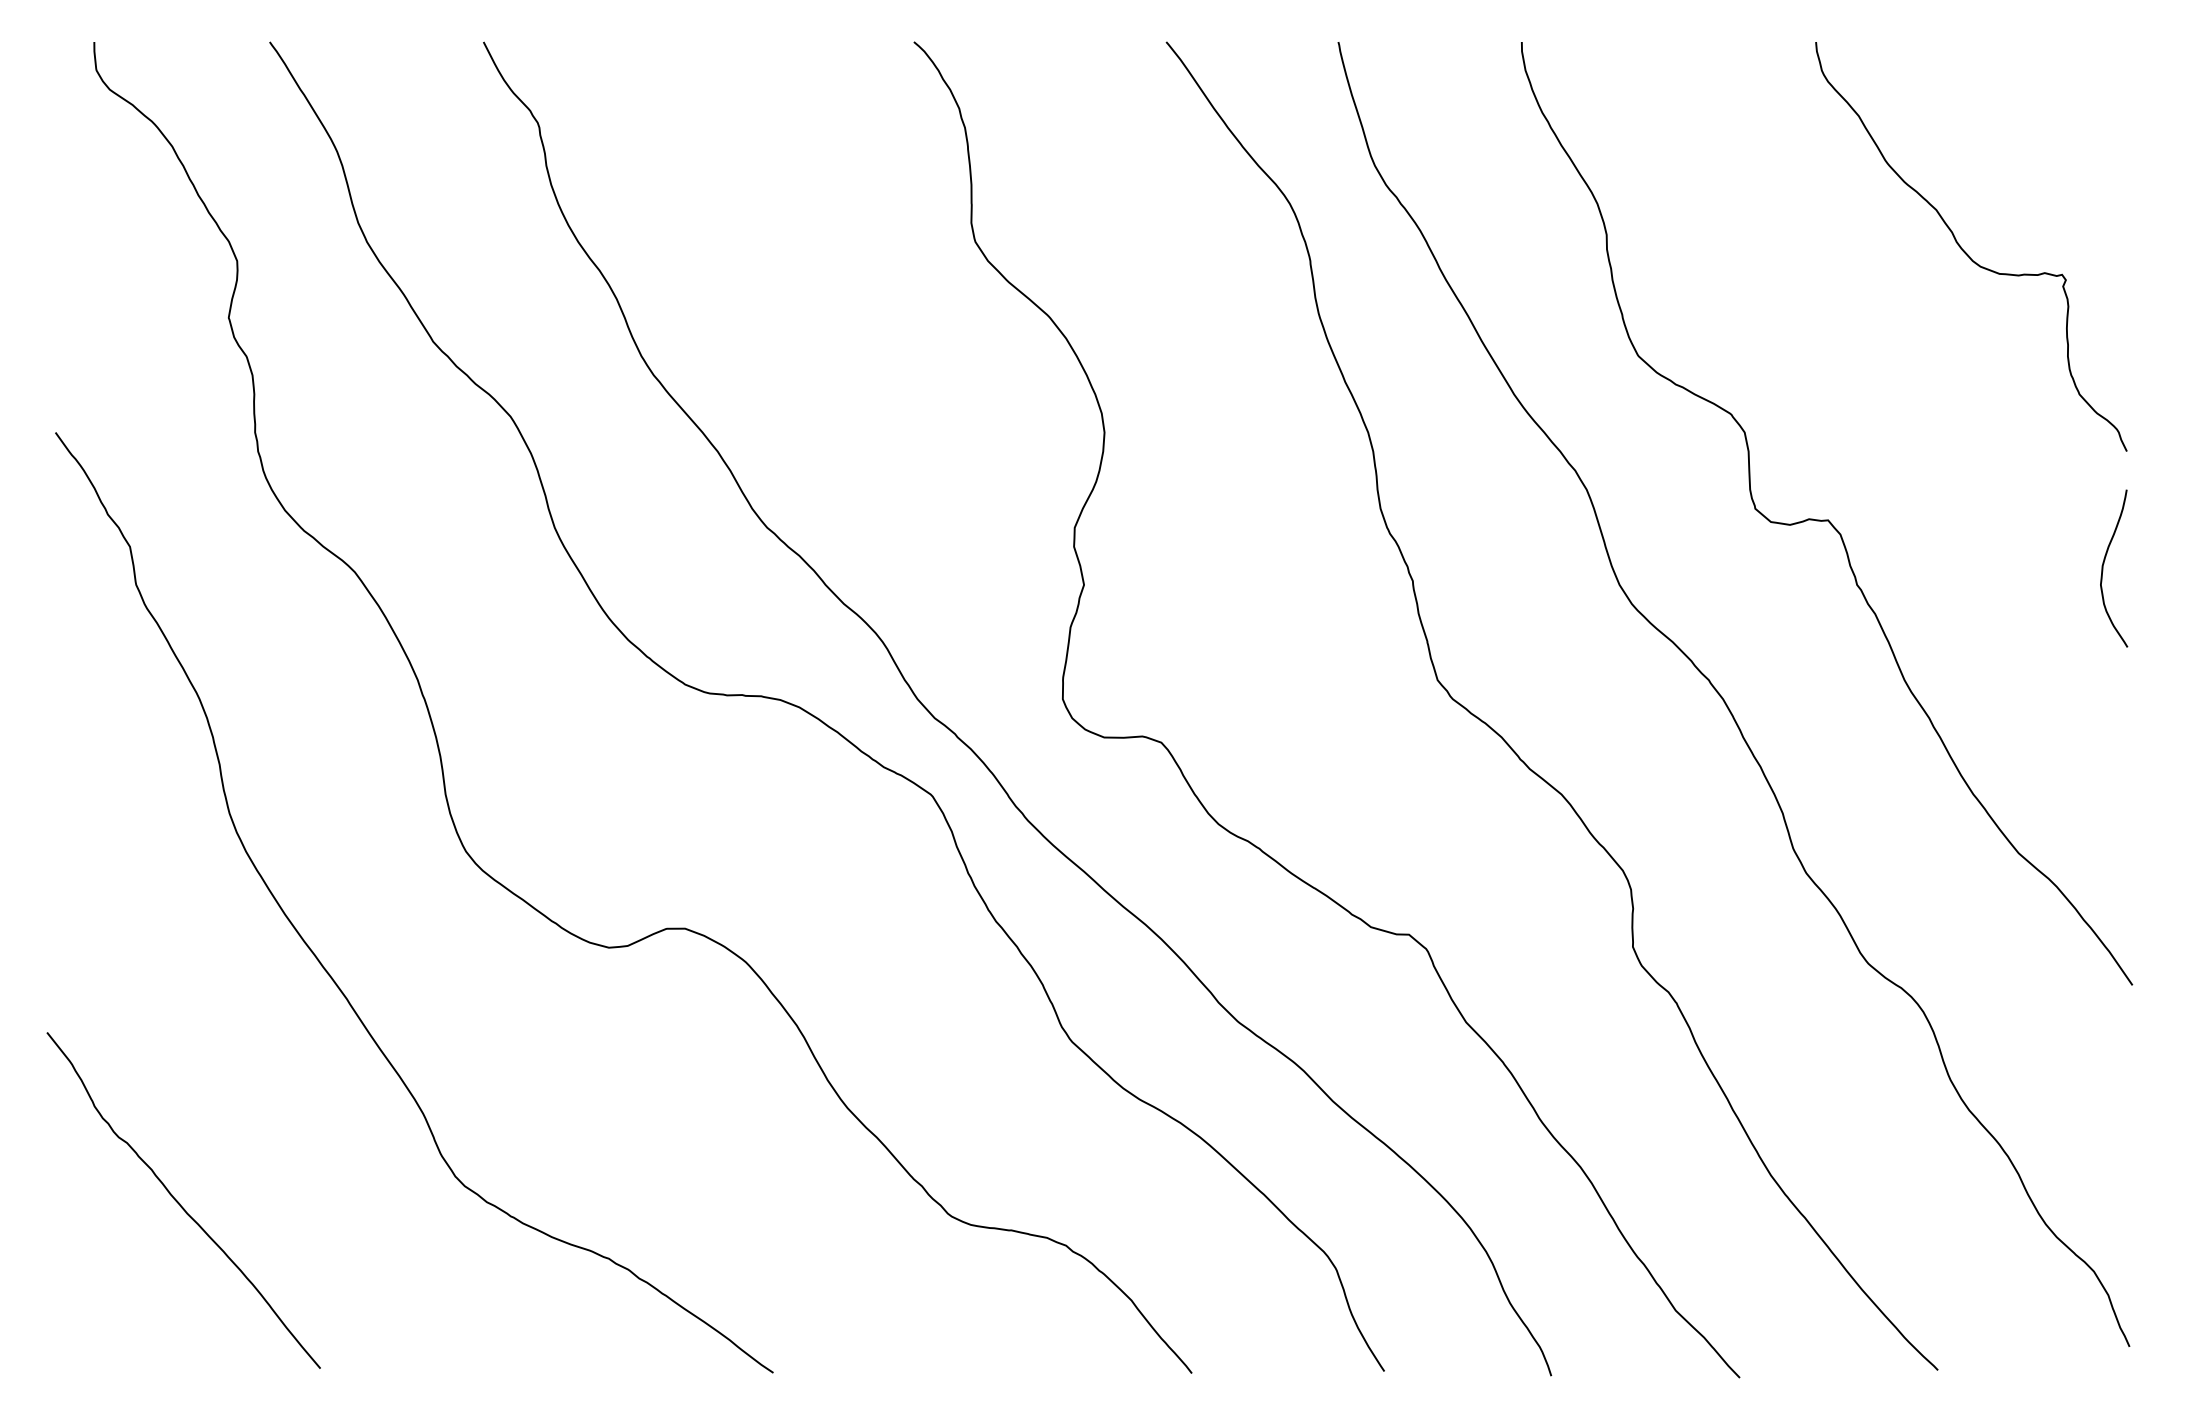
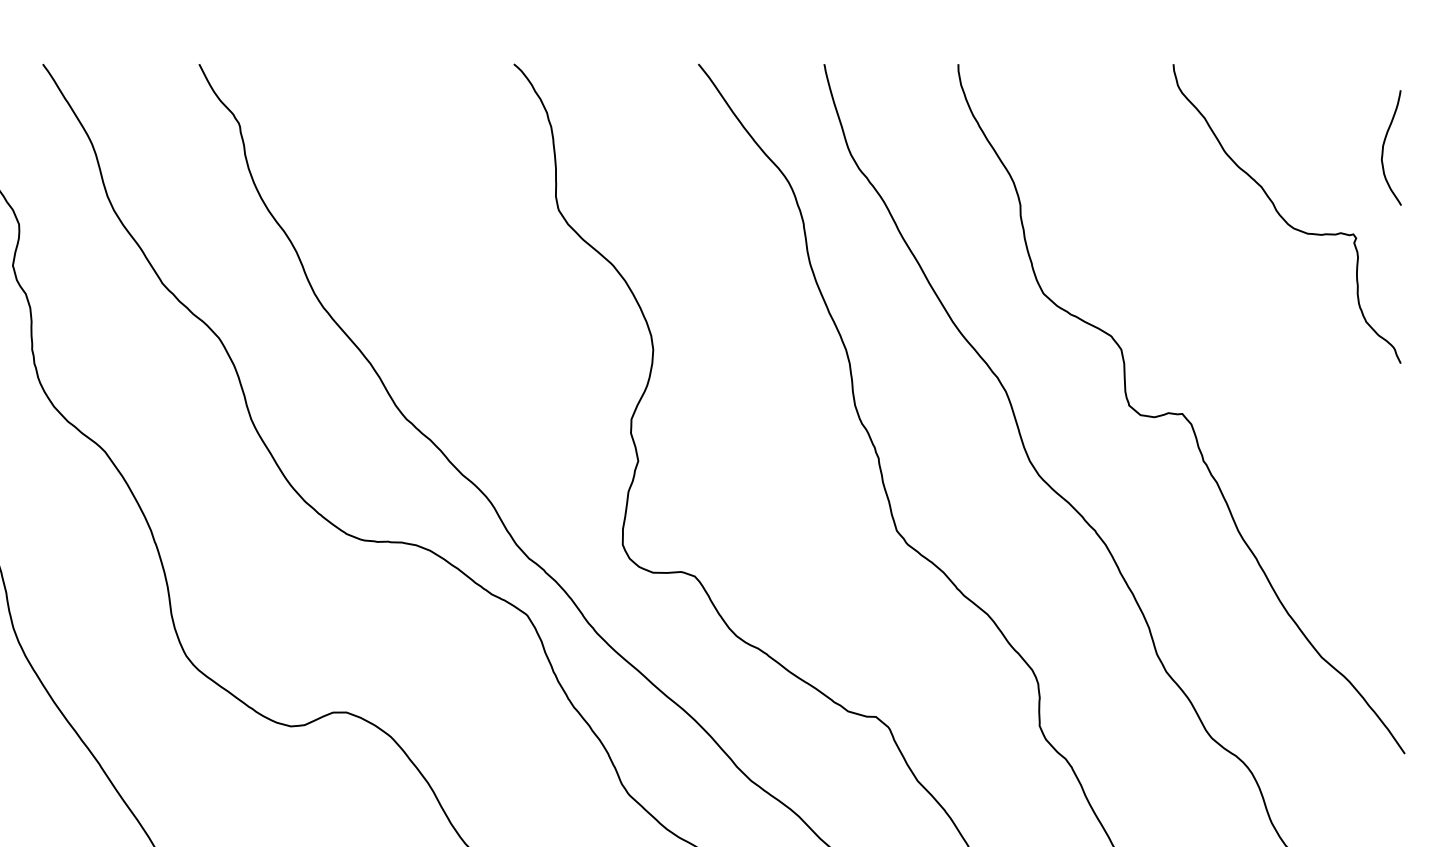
curve: (2103, 568) -> (1383, 147), moved

